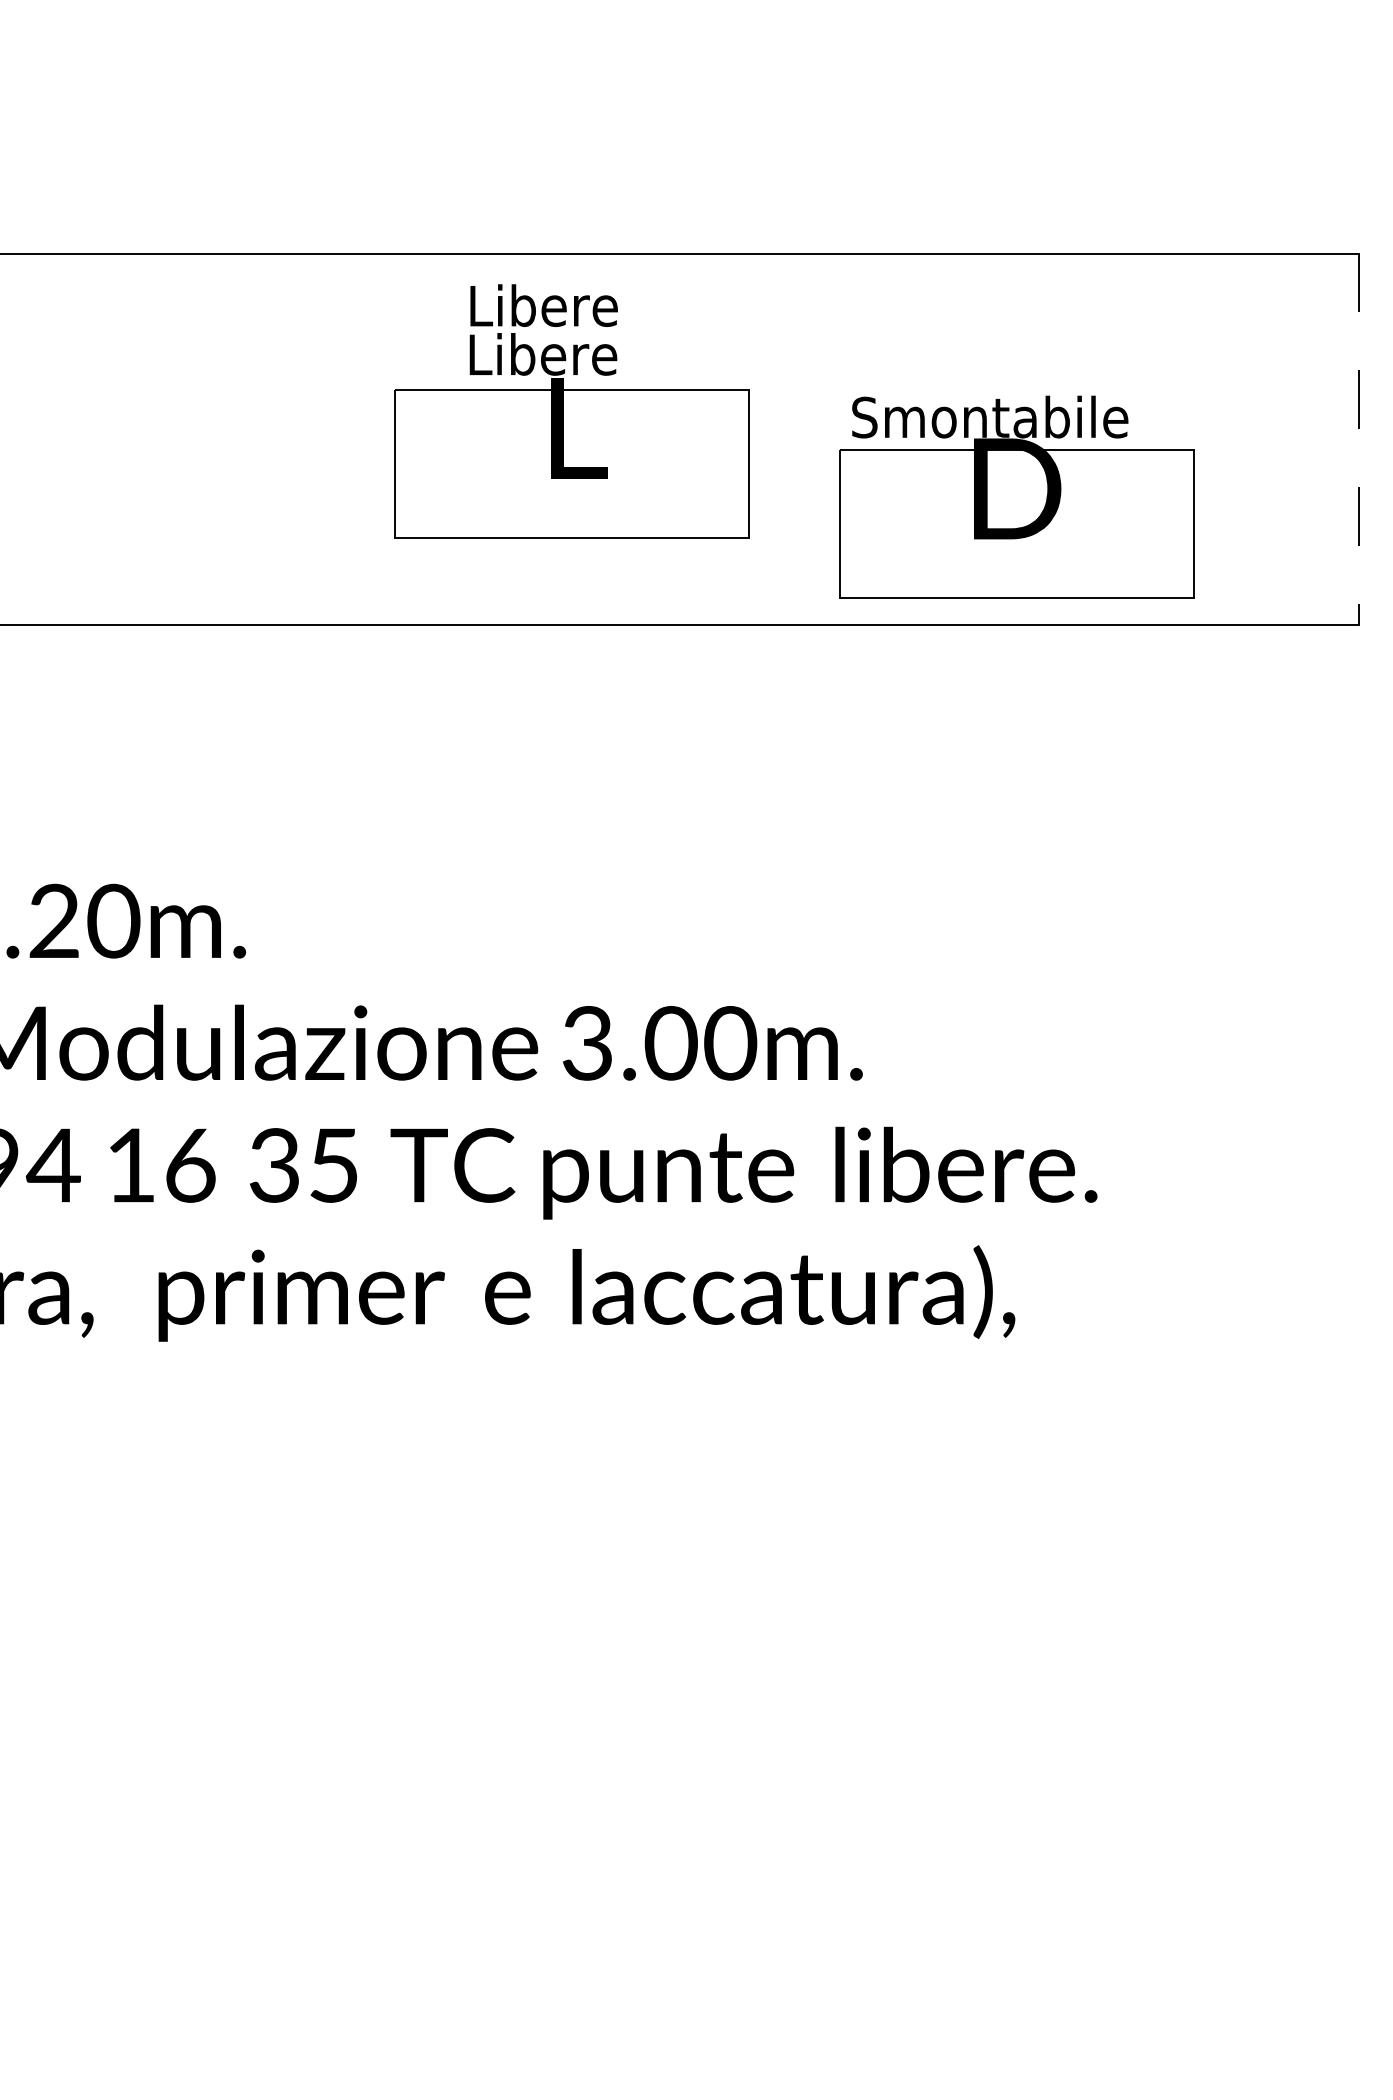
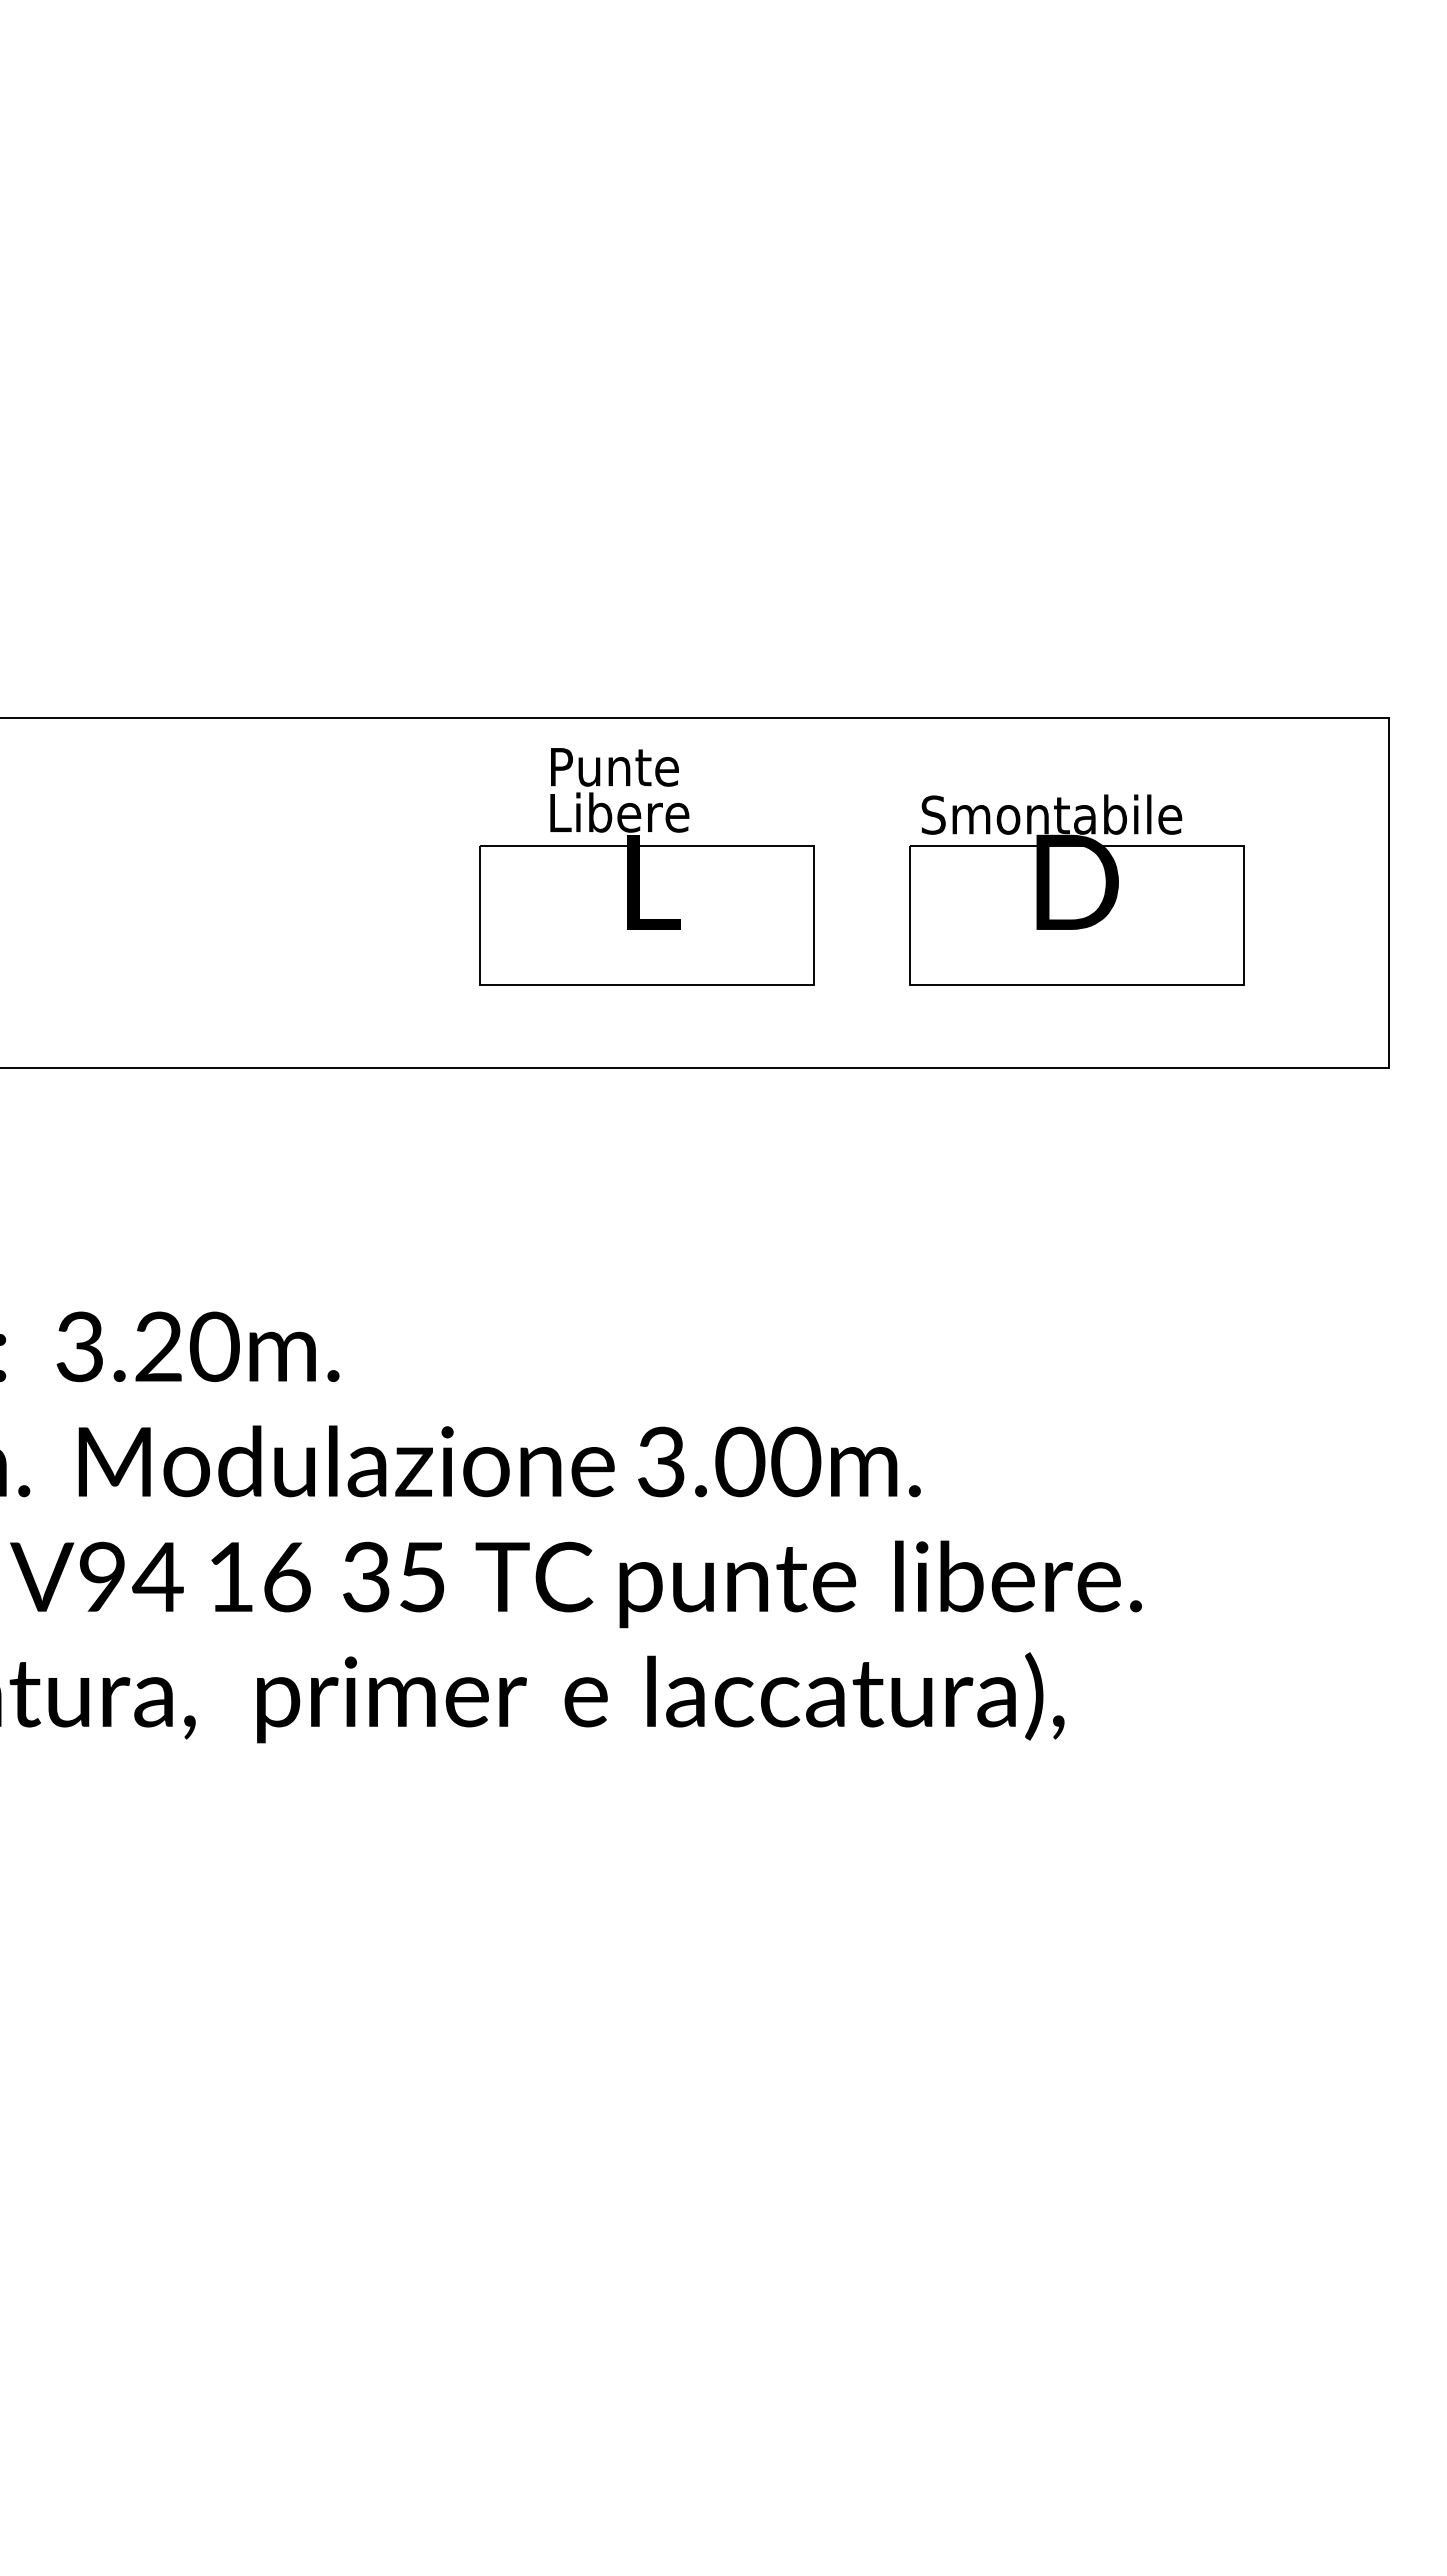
text: (546, 305) -> (622, 766), Libere -> Punte
line: (1358, 440) -> (1388, 893), dashed -> solid
part: (1016, 496) -> (1076, 889), moved

